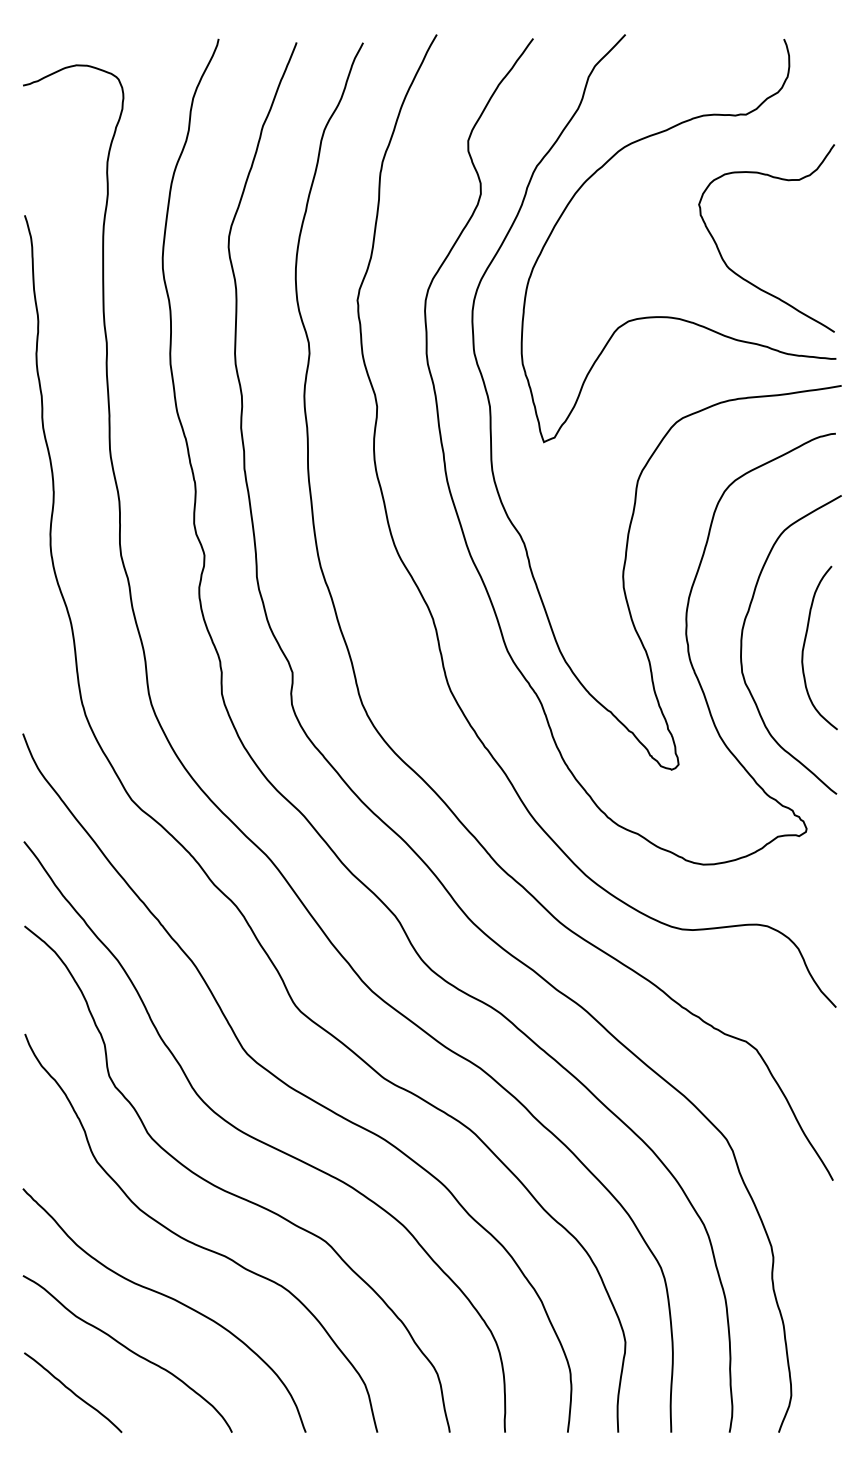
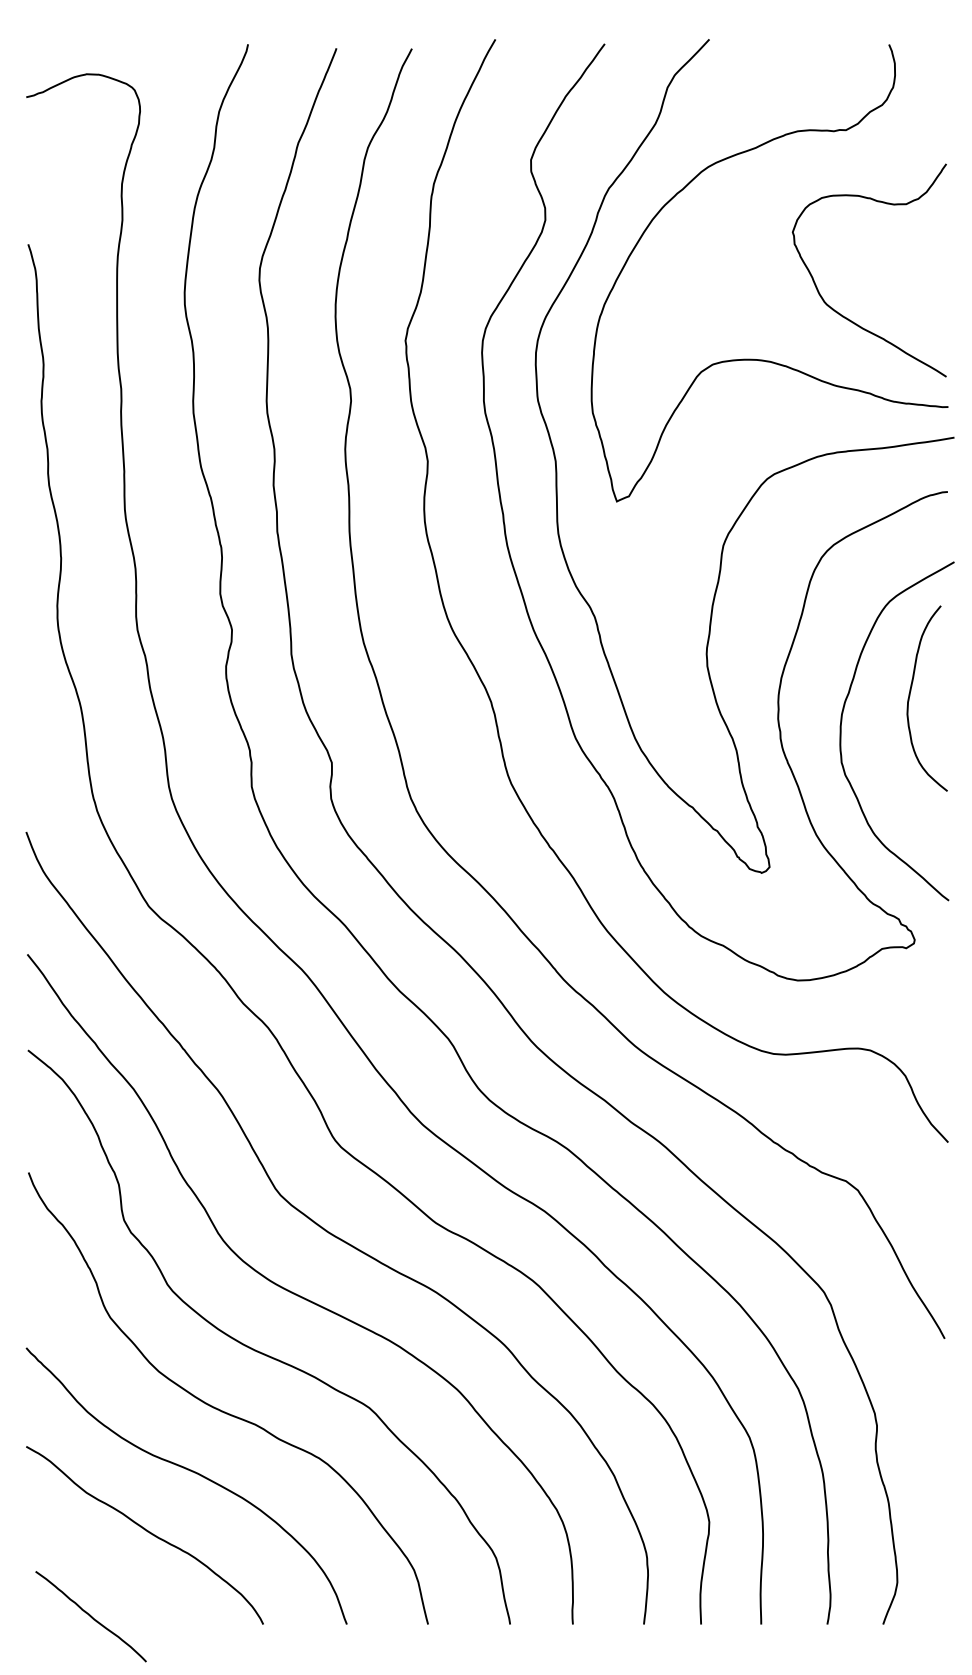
curve: (805, 643) -> (911, 693), moved
curve: (73, 1392) -> (91, 1616), moved

